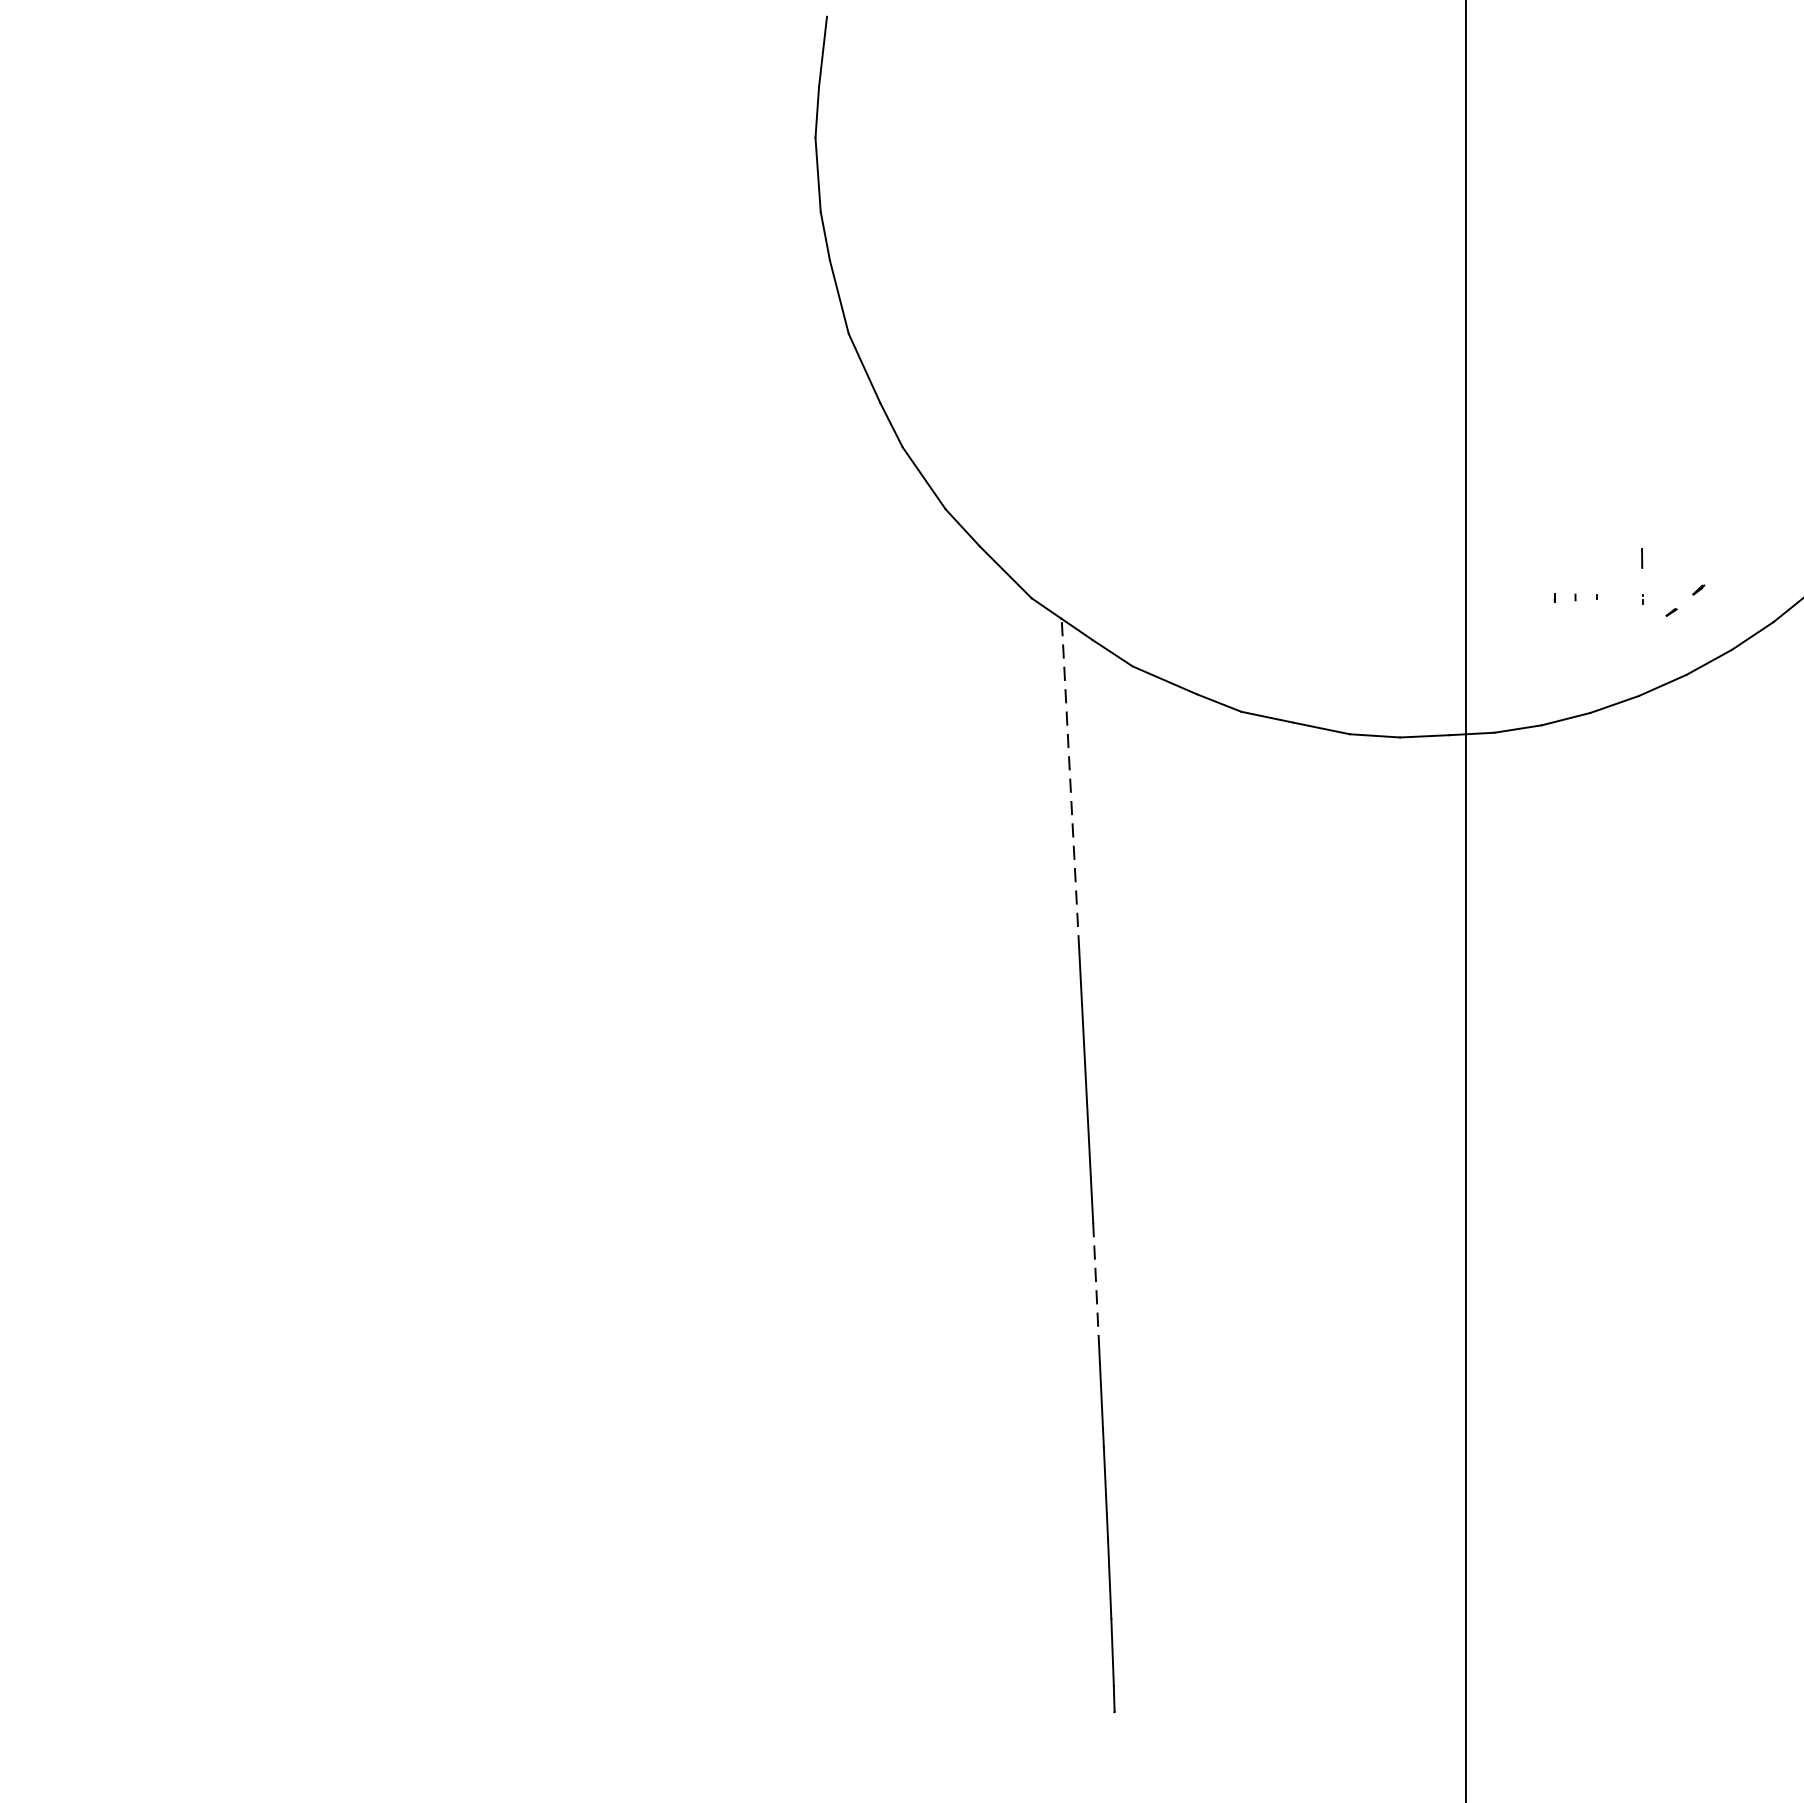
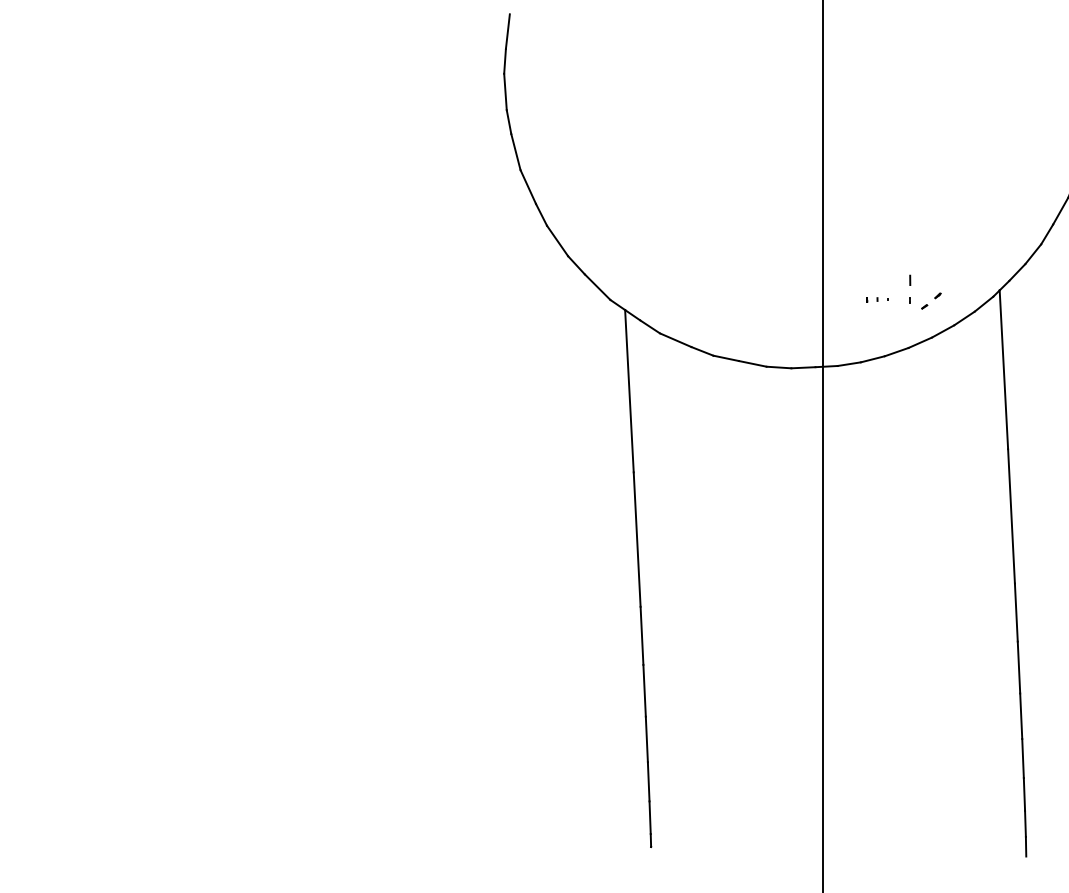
line: (1070, 782) -> (629, 390), dashed -> solid
line: (1097, 1283) -> (642, 636), dashed -> solid

